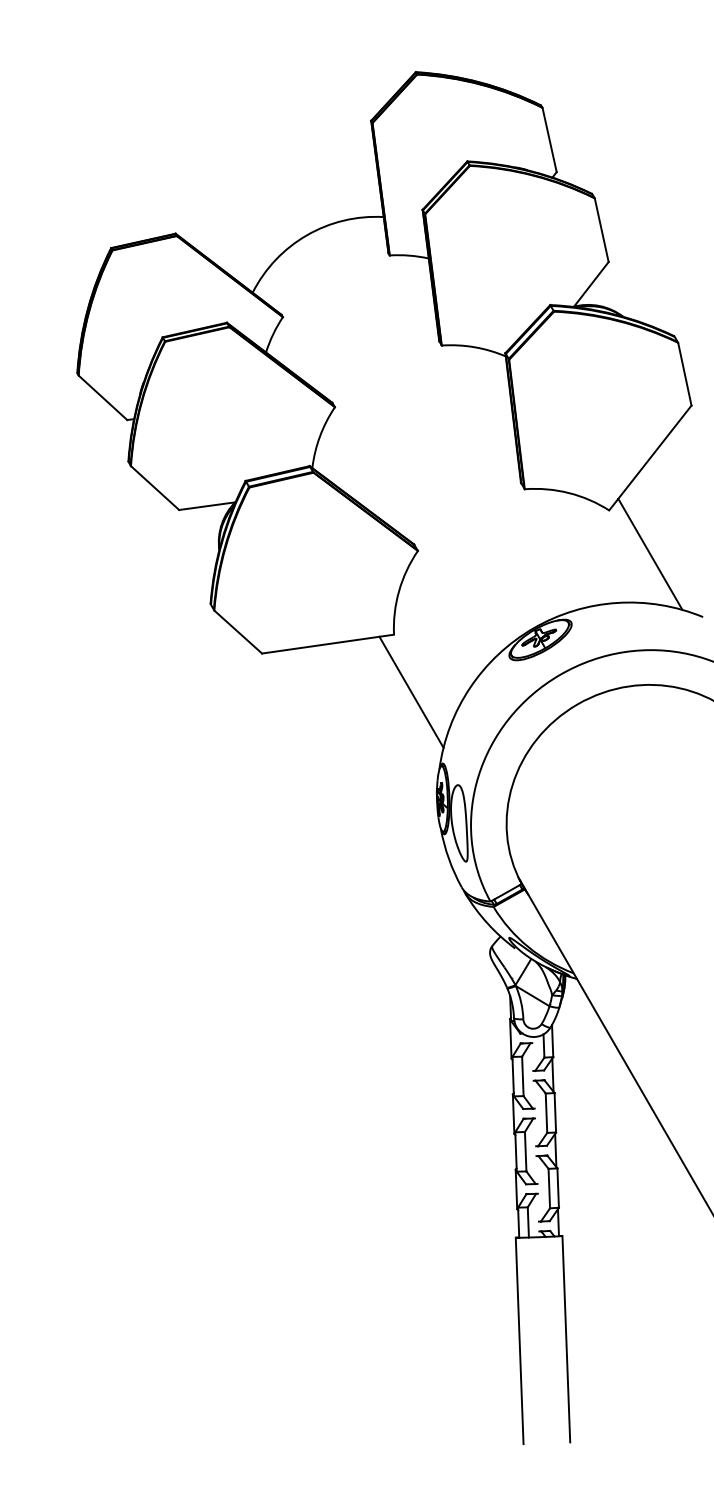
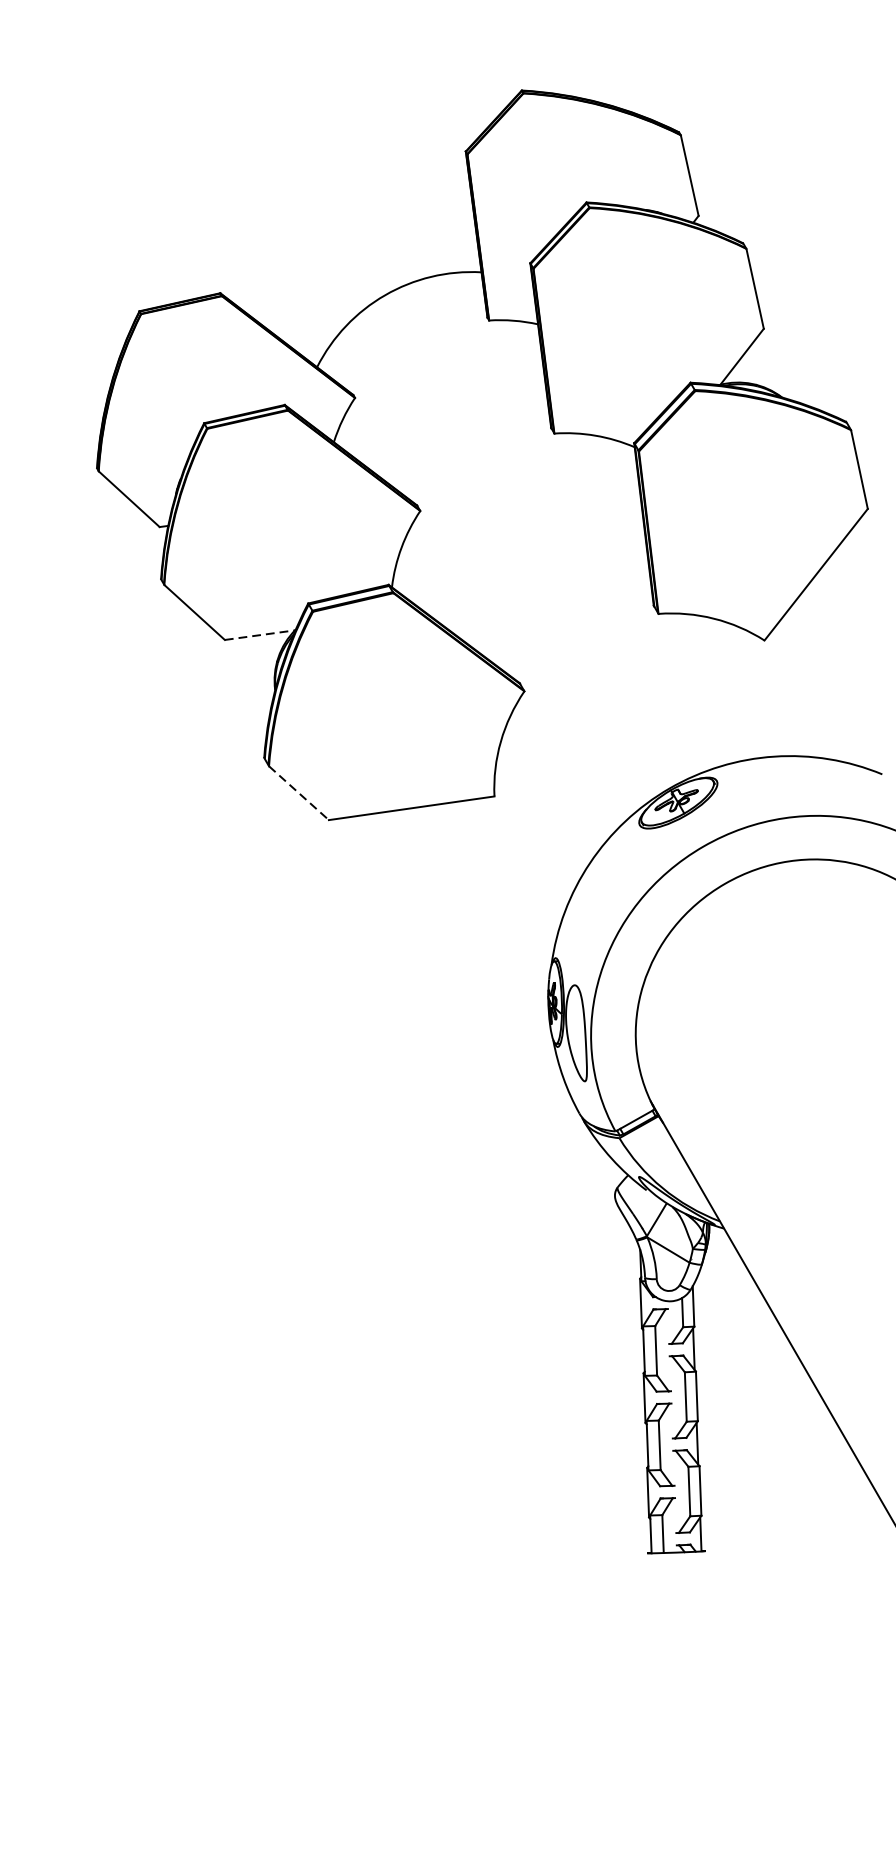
line: (207, 506) -> (260, 635), solid -> dashed
line: (650, 553) -> (816, 694), removed
line: (238, 632) -> (299, 793), solid -> dashed
line: (411, 691) -> (516, 867), removed
line: (566, 1339) -> (710, 1680), removed
line: (519, 1340) -> (651, 1682), removed

